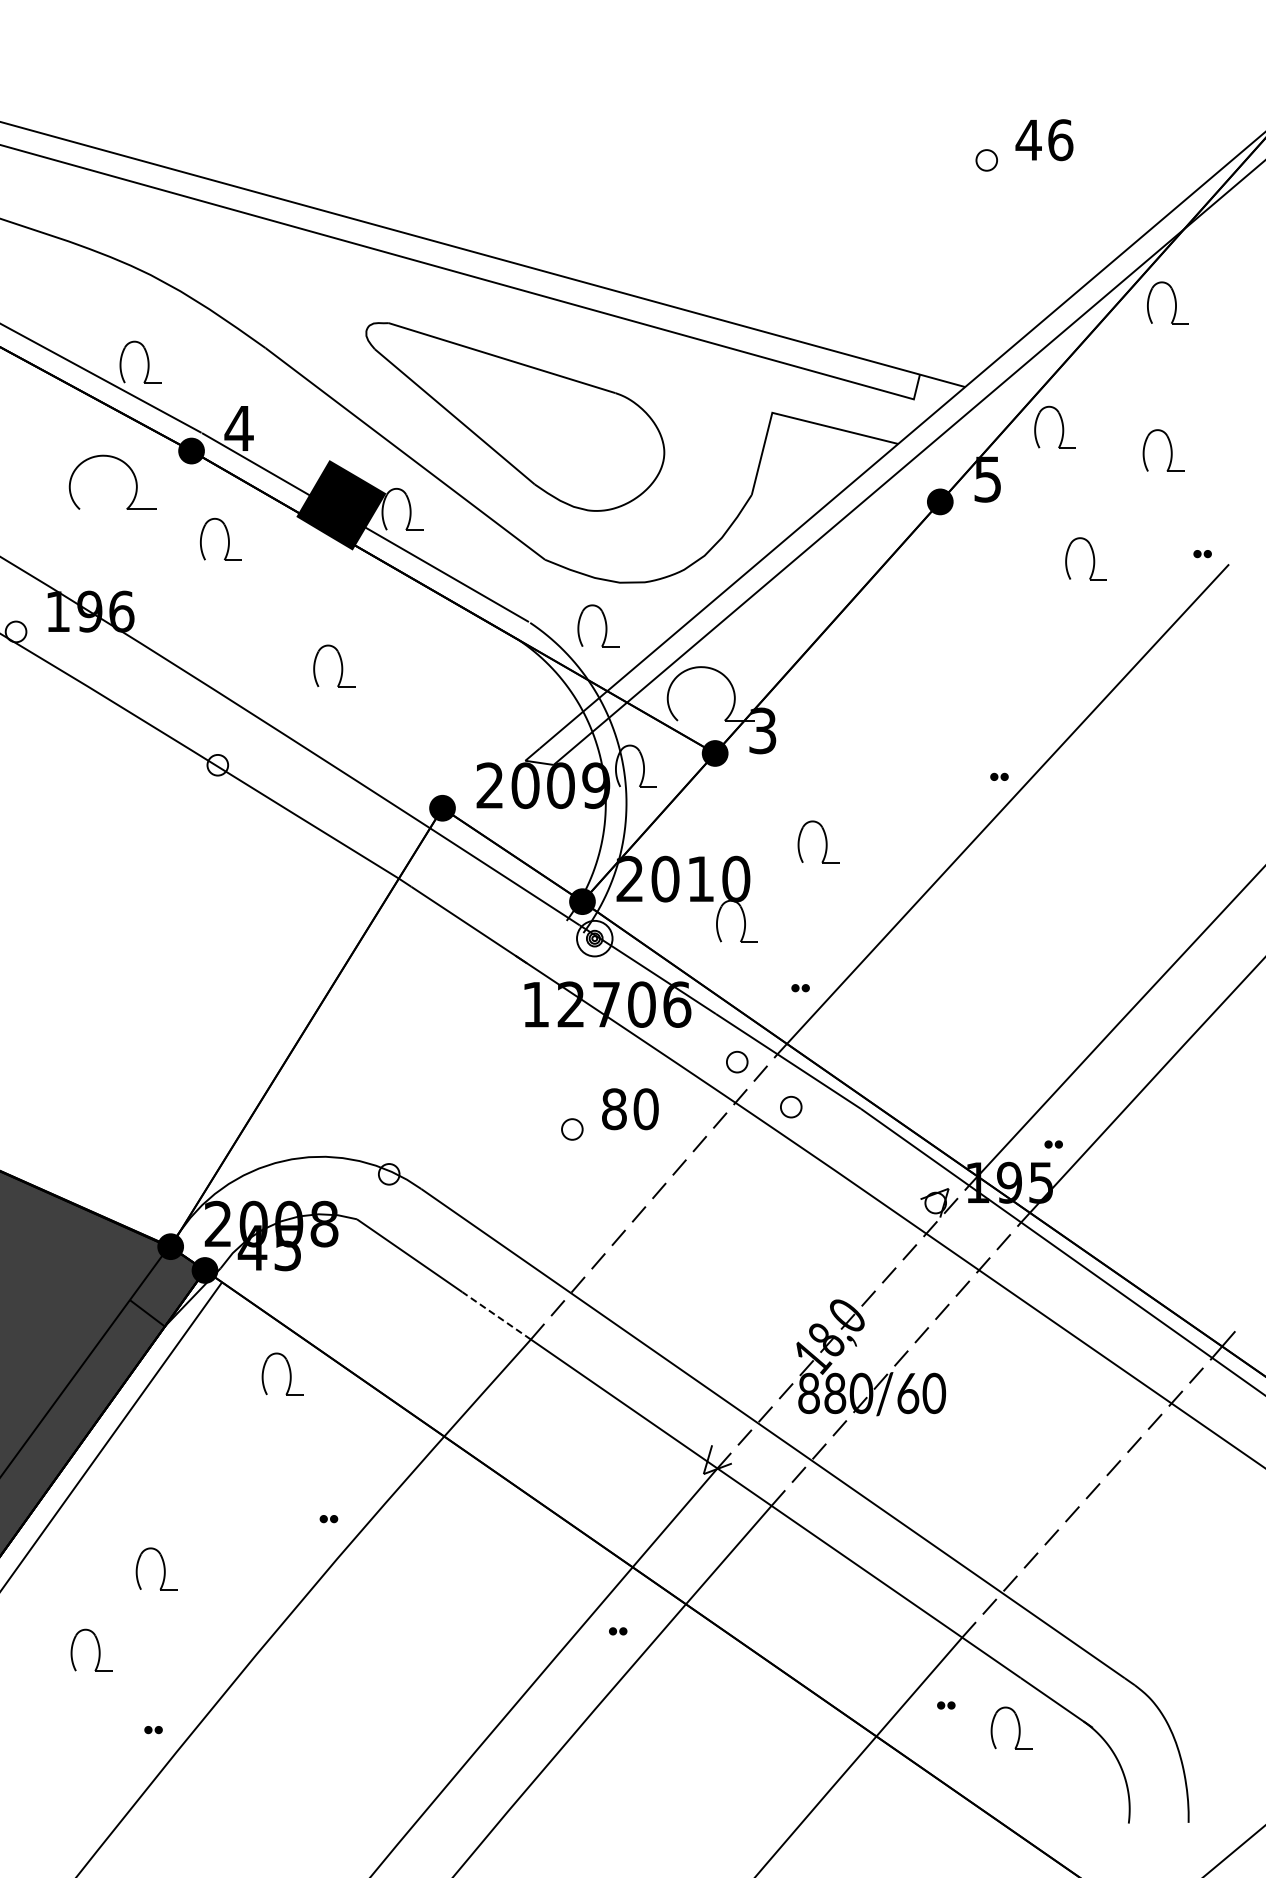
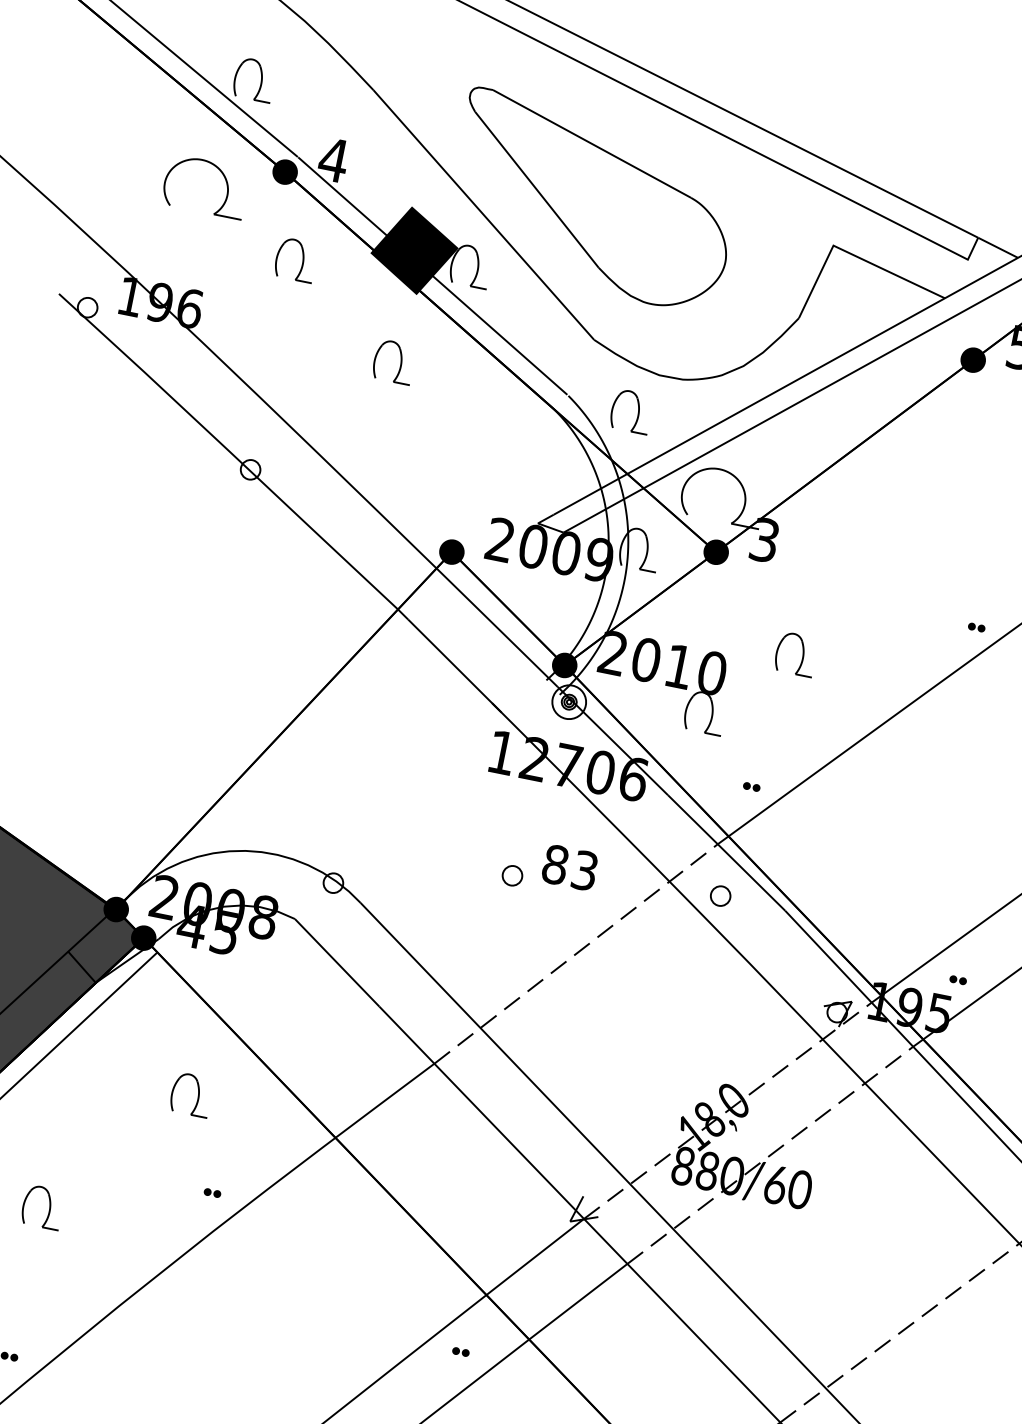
part: (340, 662) -> (400, 359), moved
part: (737, 1061) -> (679, 843), removed
text: (645, 1109) -> (584, 870), 80 -> 83
line: (496, 1315) -> (406, 1034), dashed -> solid
part: (289, 1373) -> (197, 1095), moved

